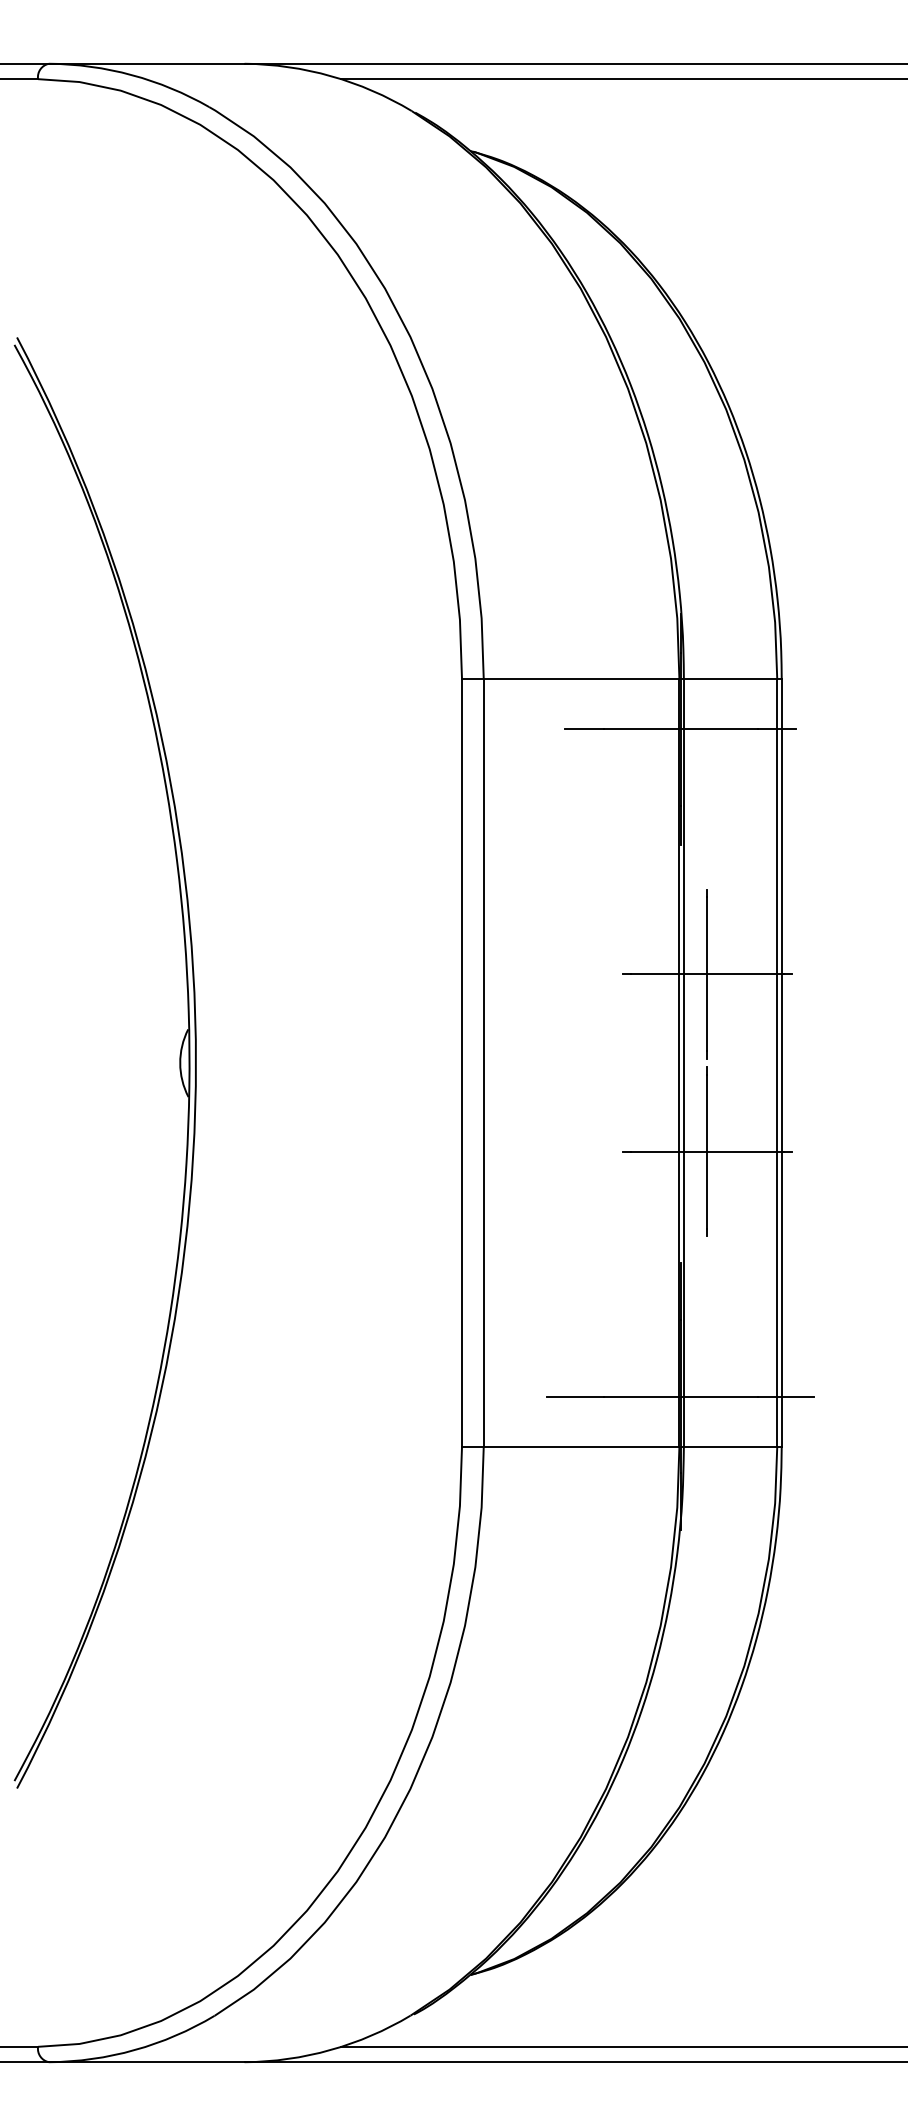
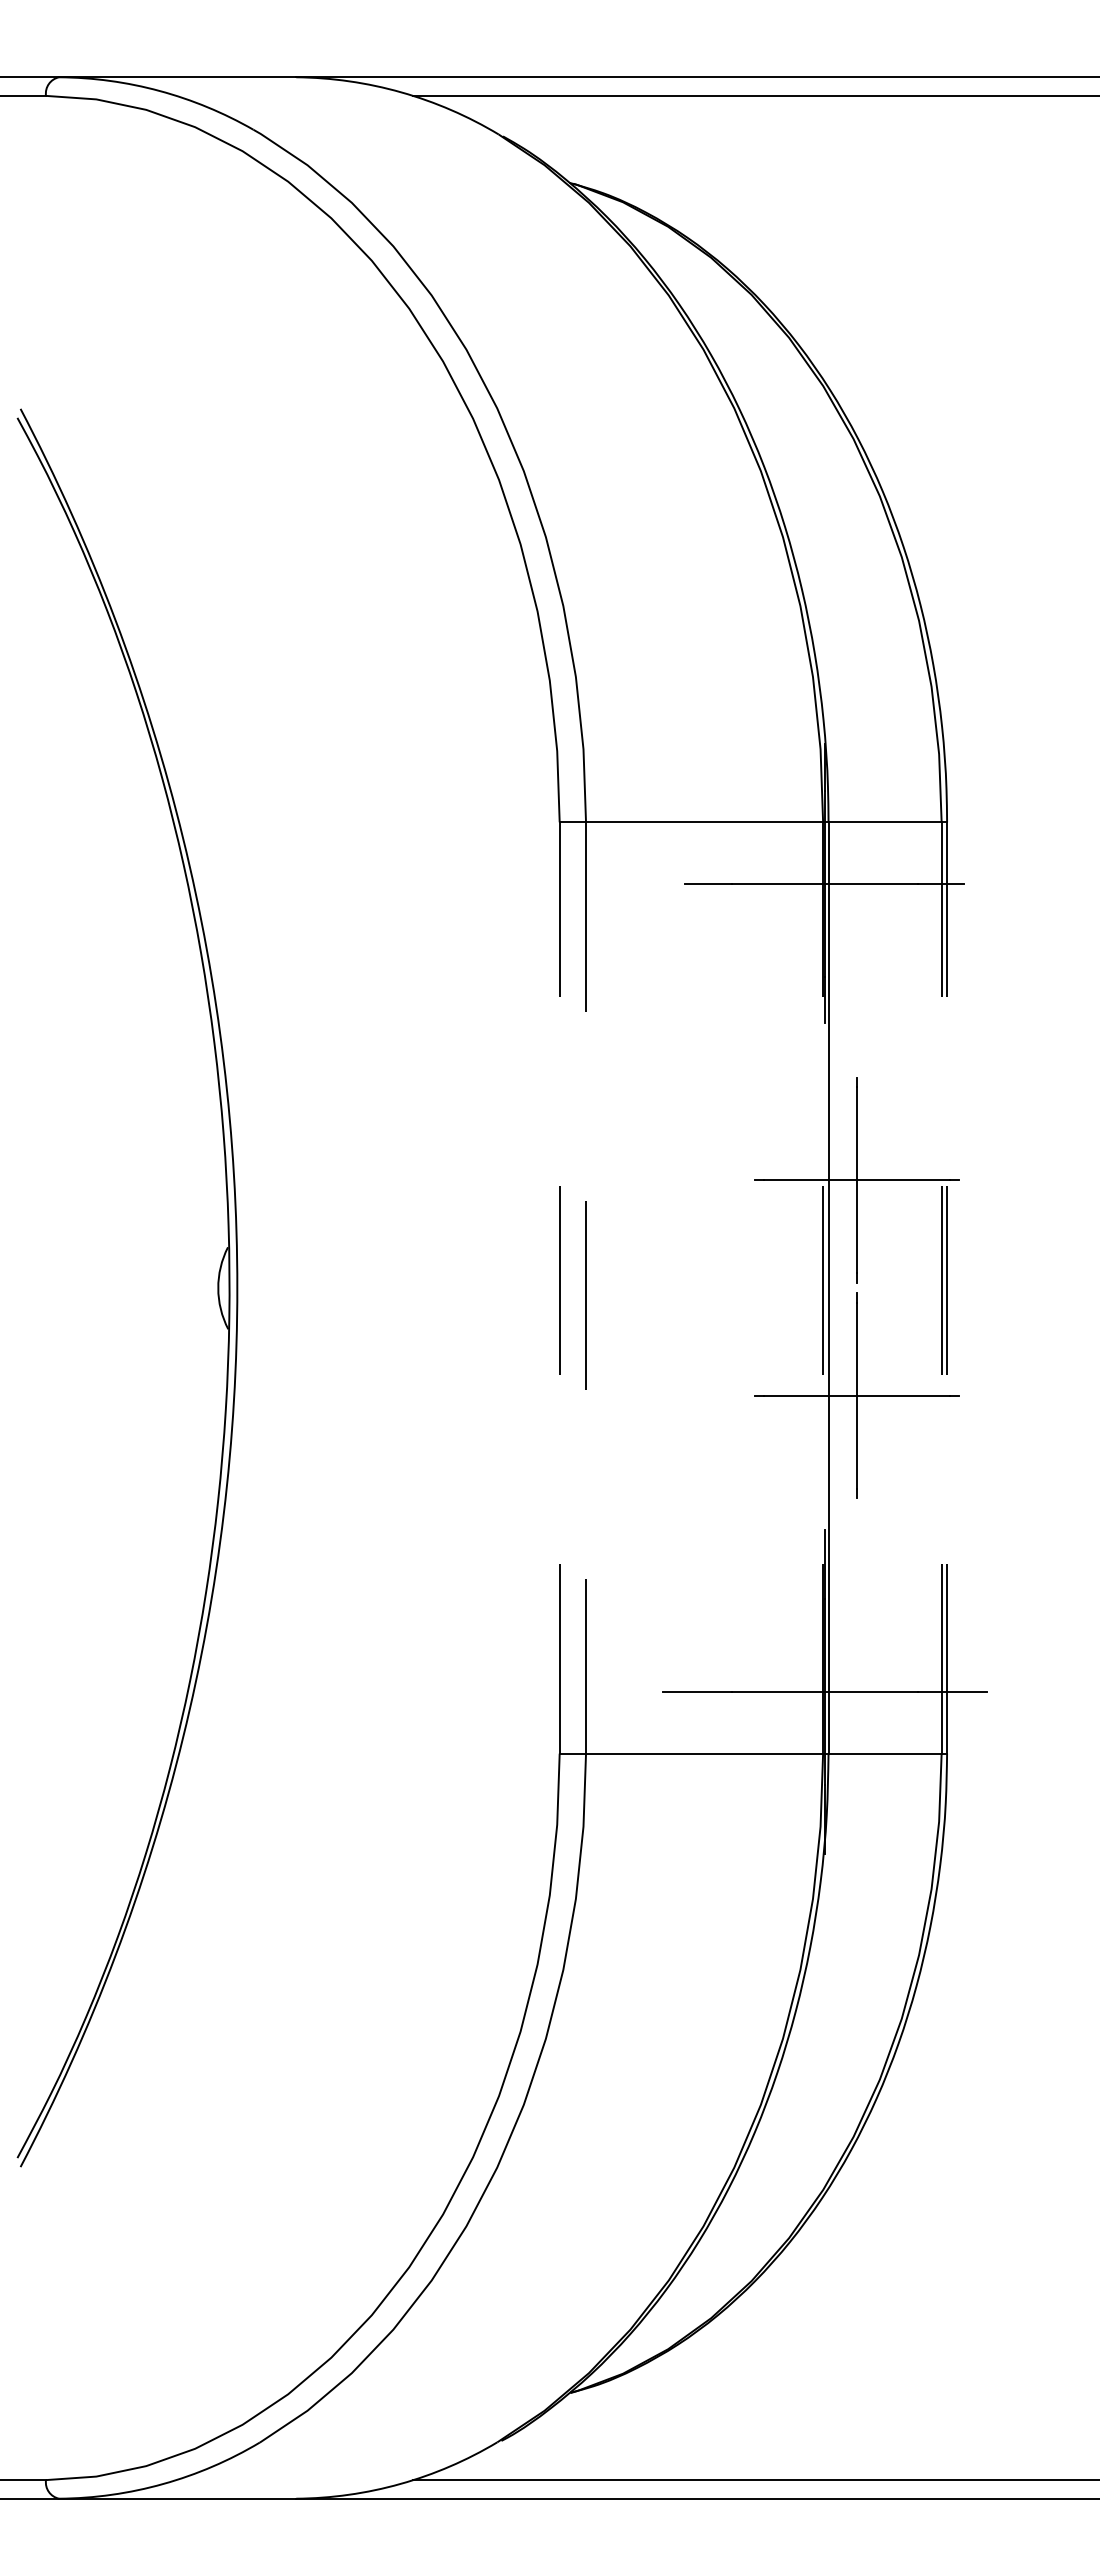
line: (461, 1062) -> (559, 1287), solid -> dashed
line: (484, 1062) -> (586, 1287), solid -> dashed
line: (679, 1062) -> (823, 1287), solid -> dashed
line: (777, 1062) -> (941, 1287), solid -> dashed
line: (782, 1062) -> (947, 1287), solid -> dashed

